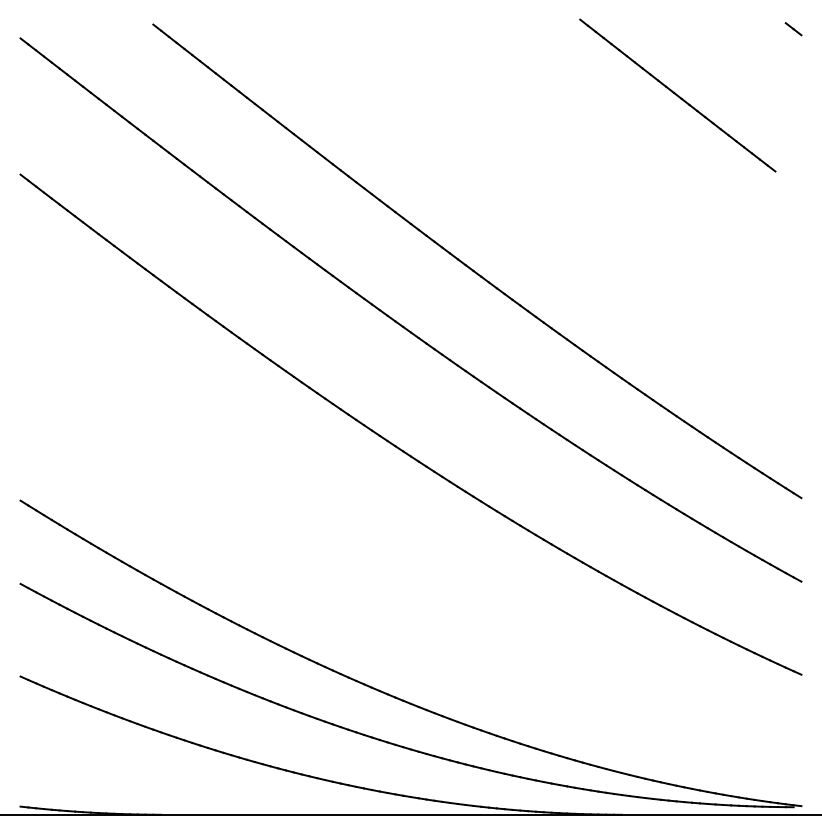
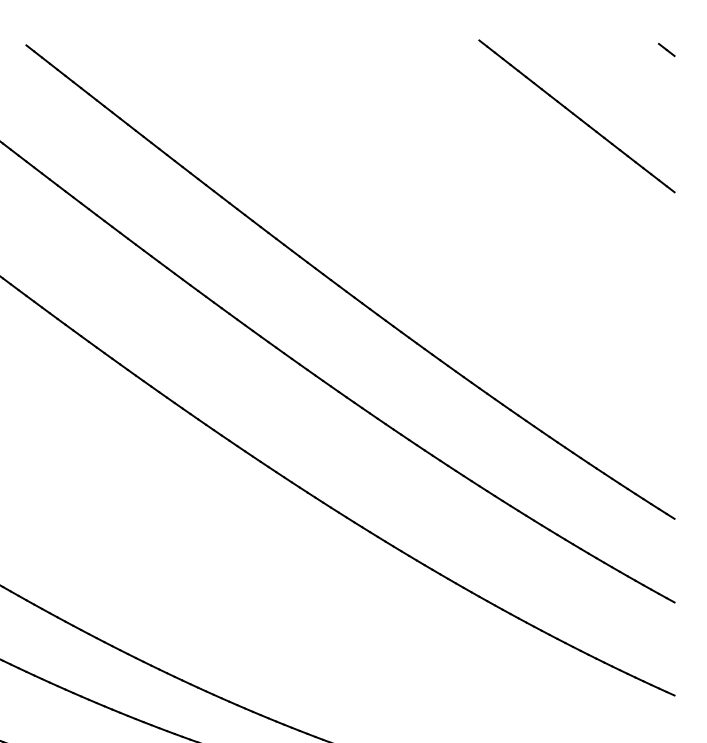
line: (677, 95) -> (576, 116), moved

